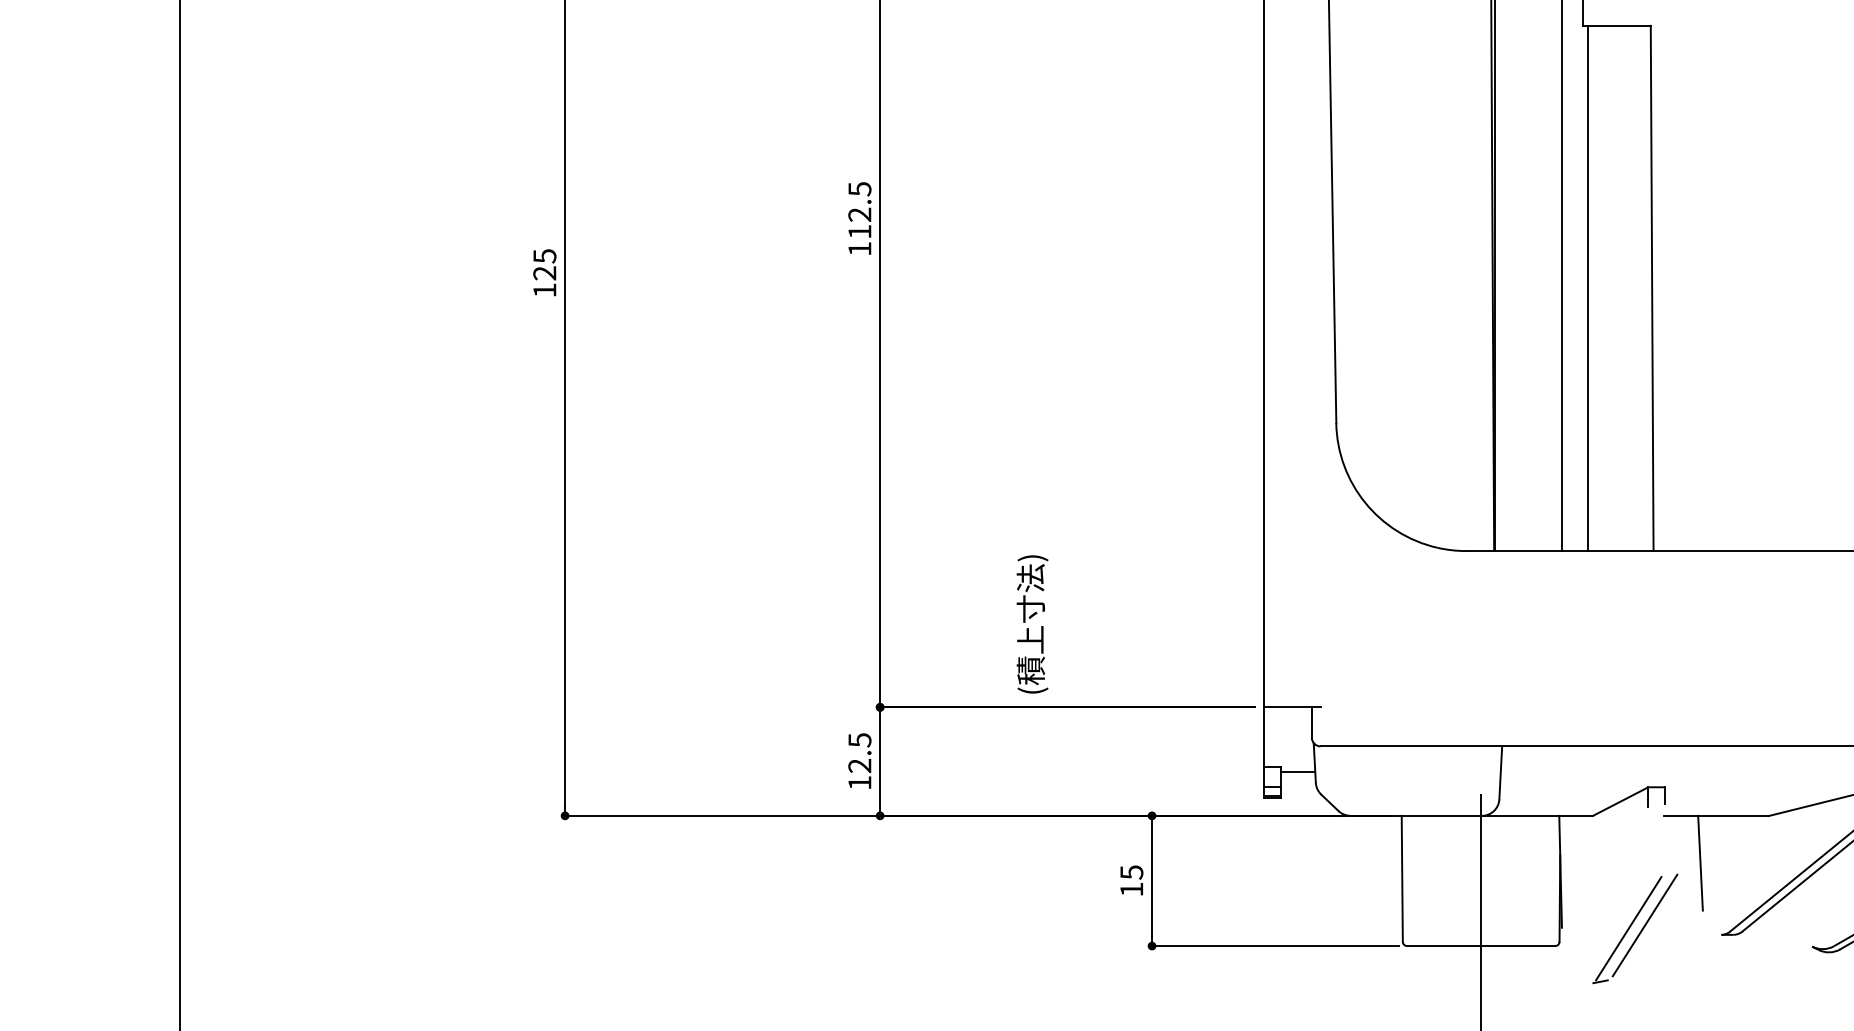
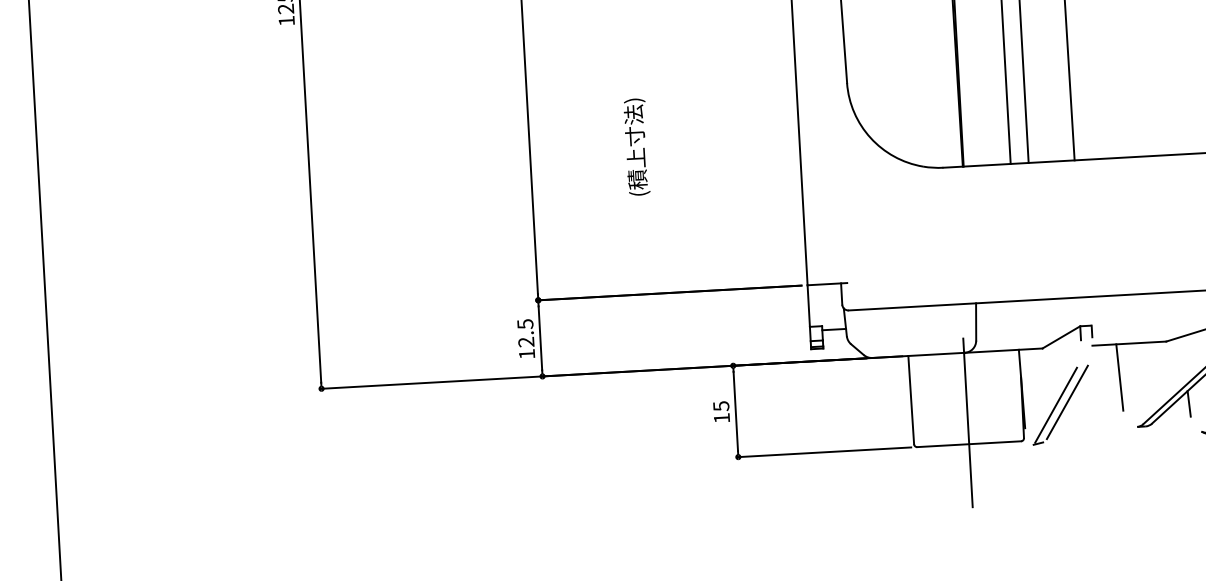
text: (1032, 624) -> (636, 147), moved
line: (1796, 905) -> (1188, 403), added
part: (1635, 928) -> (1060, 404), moved

